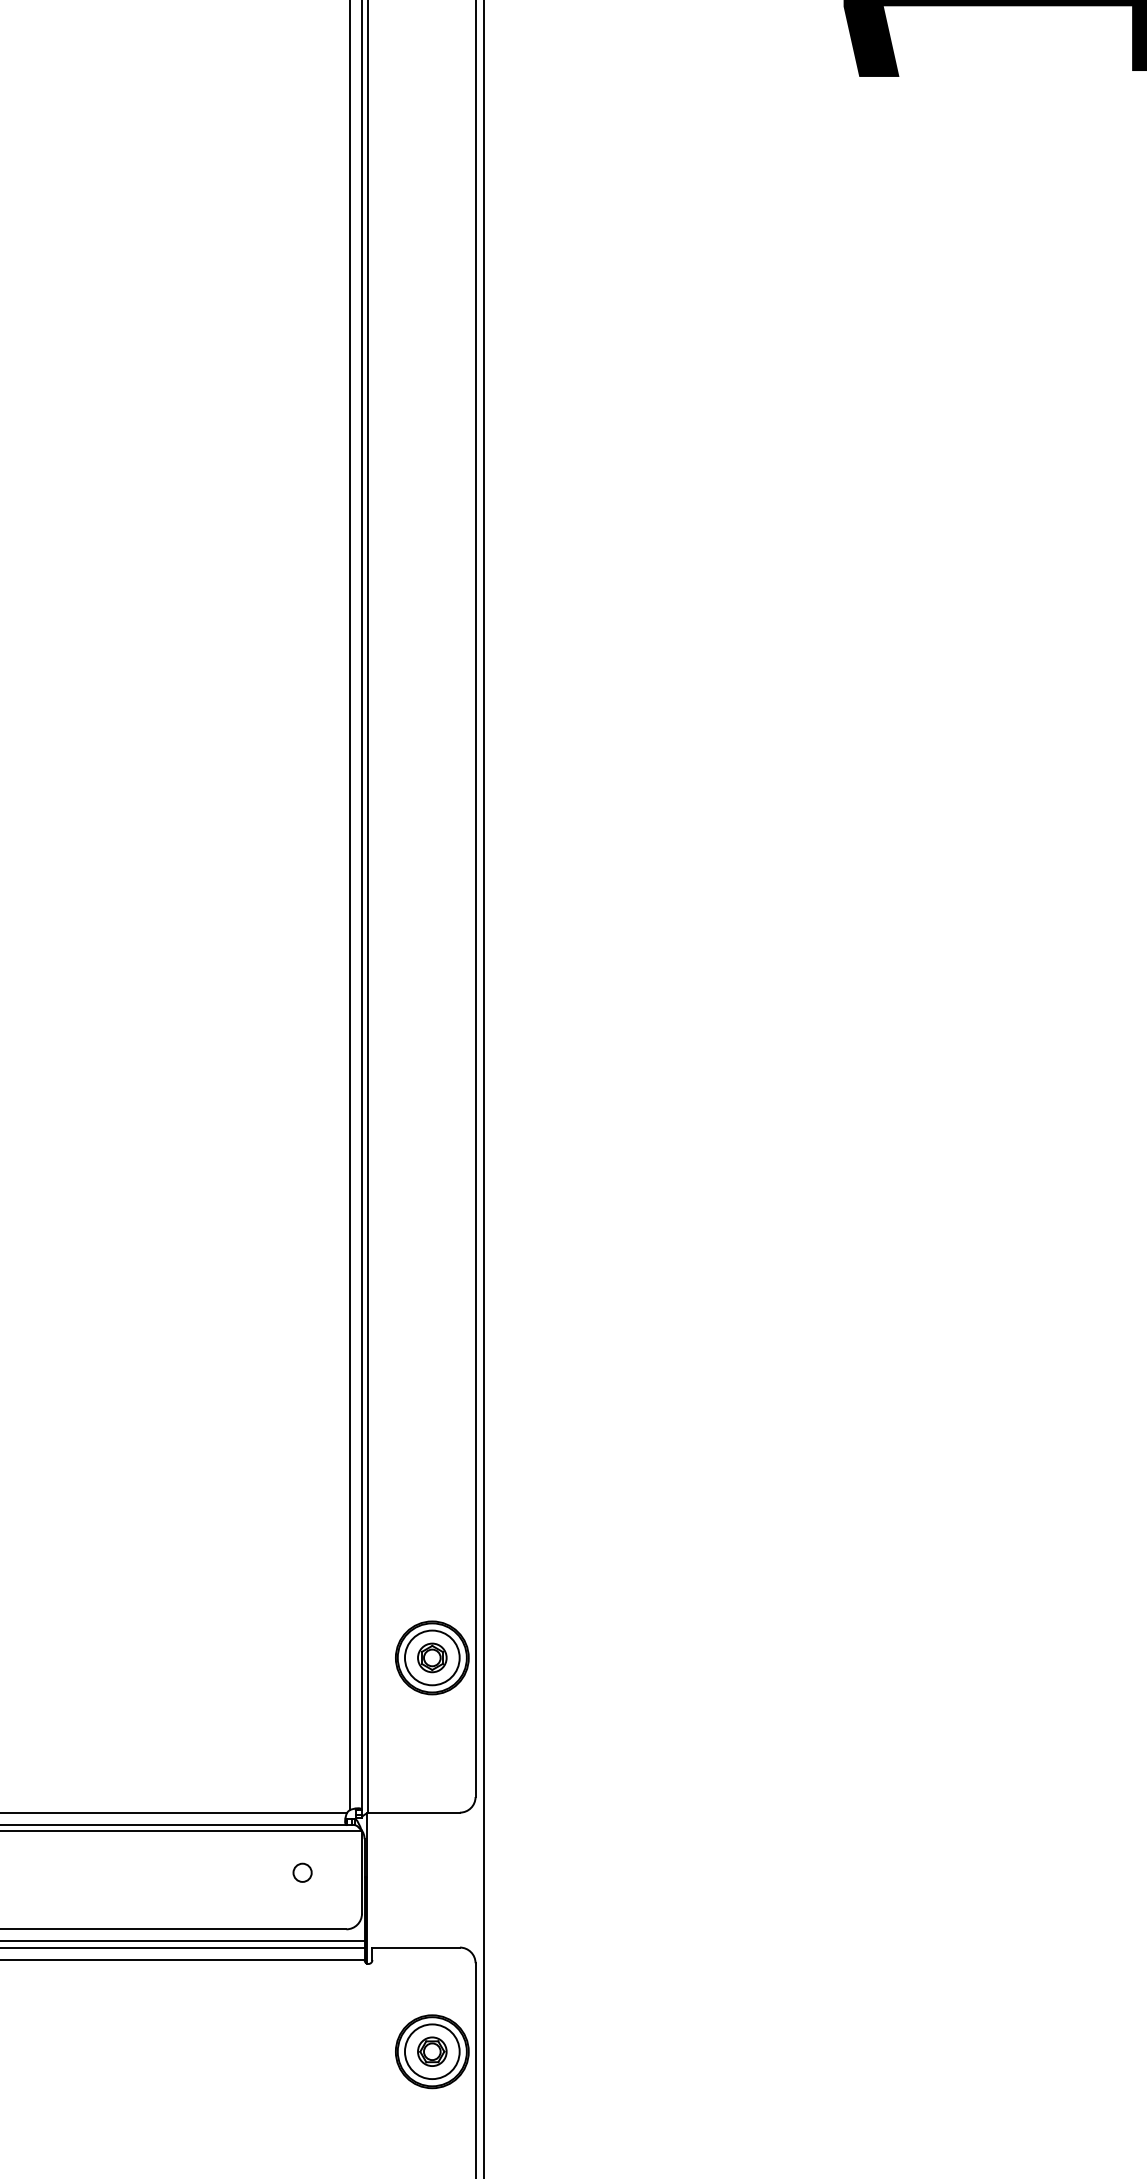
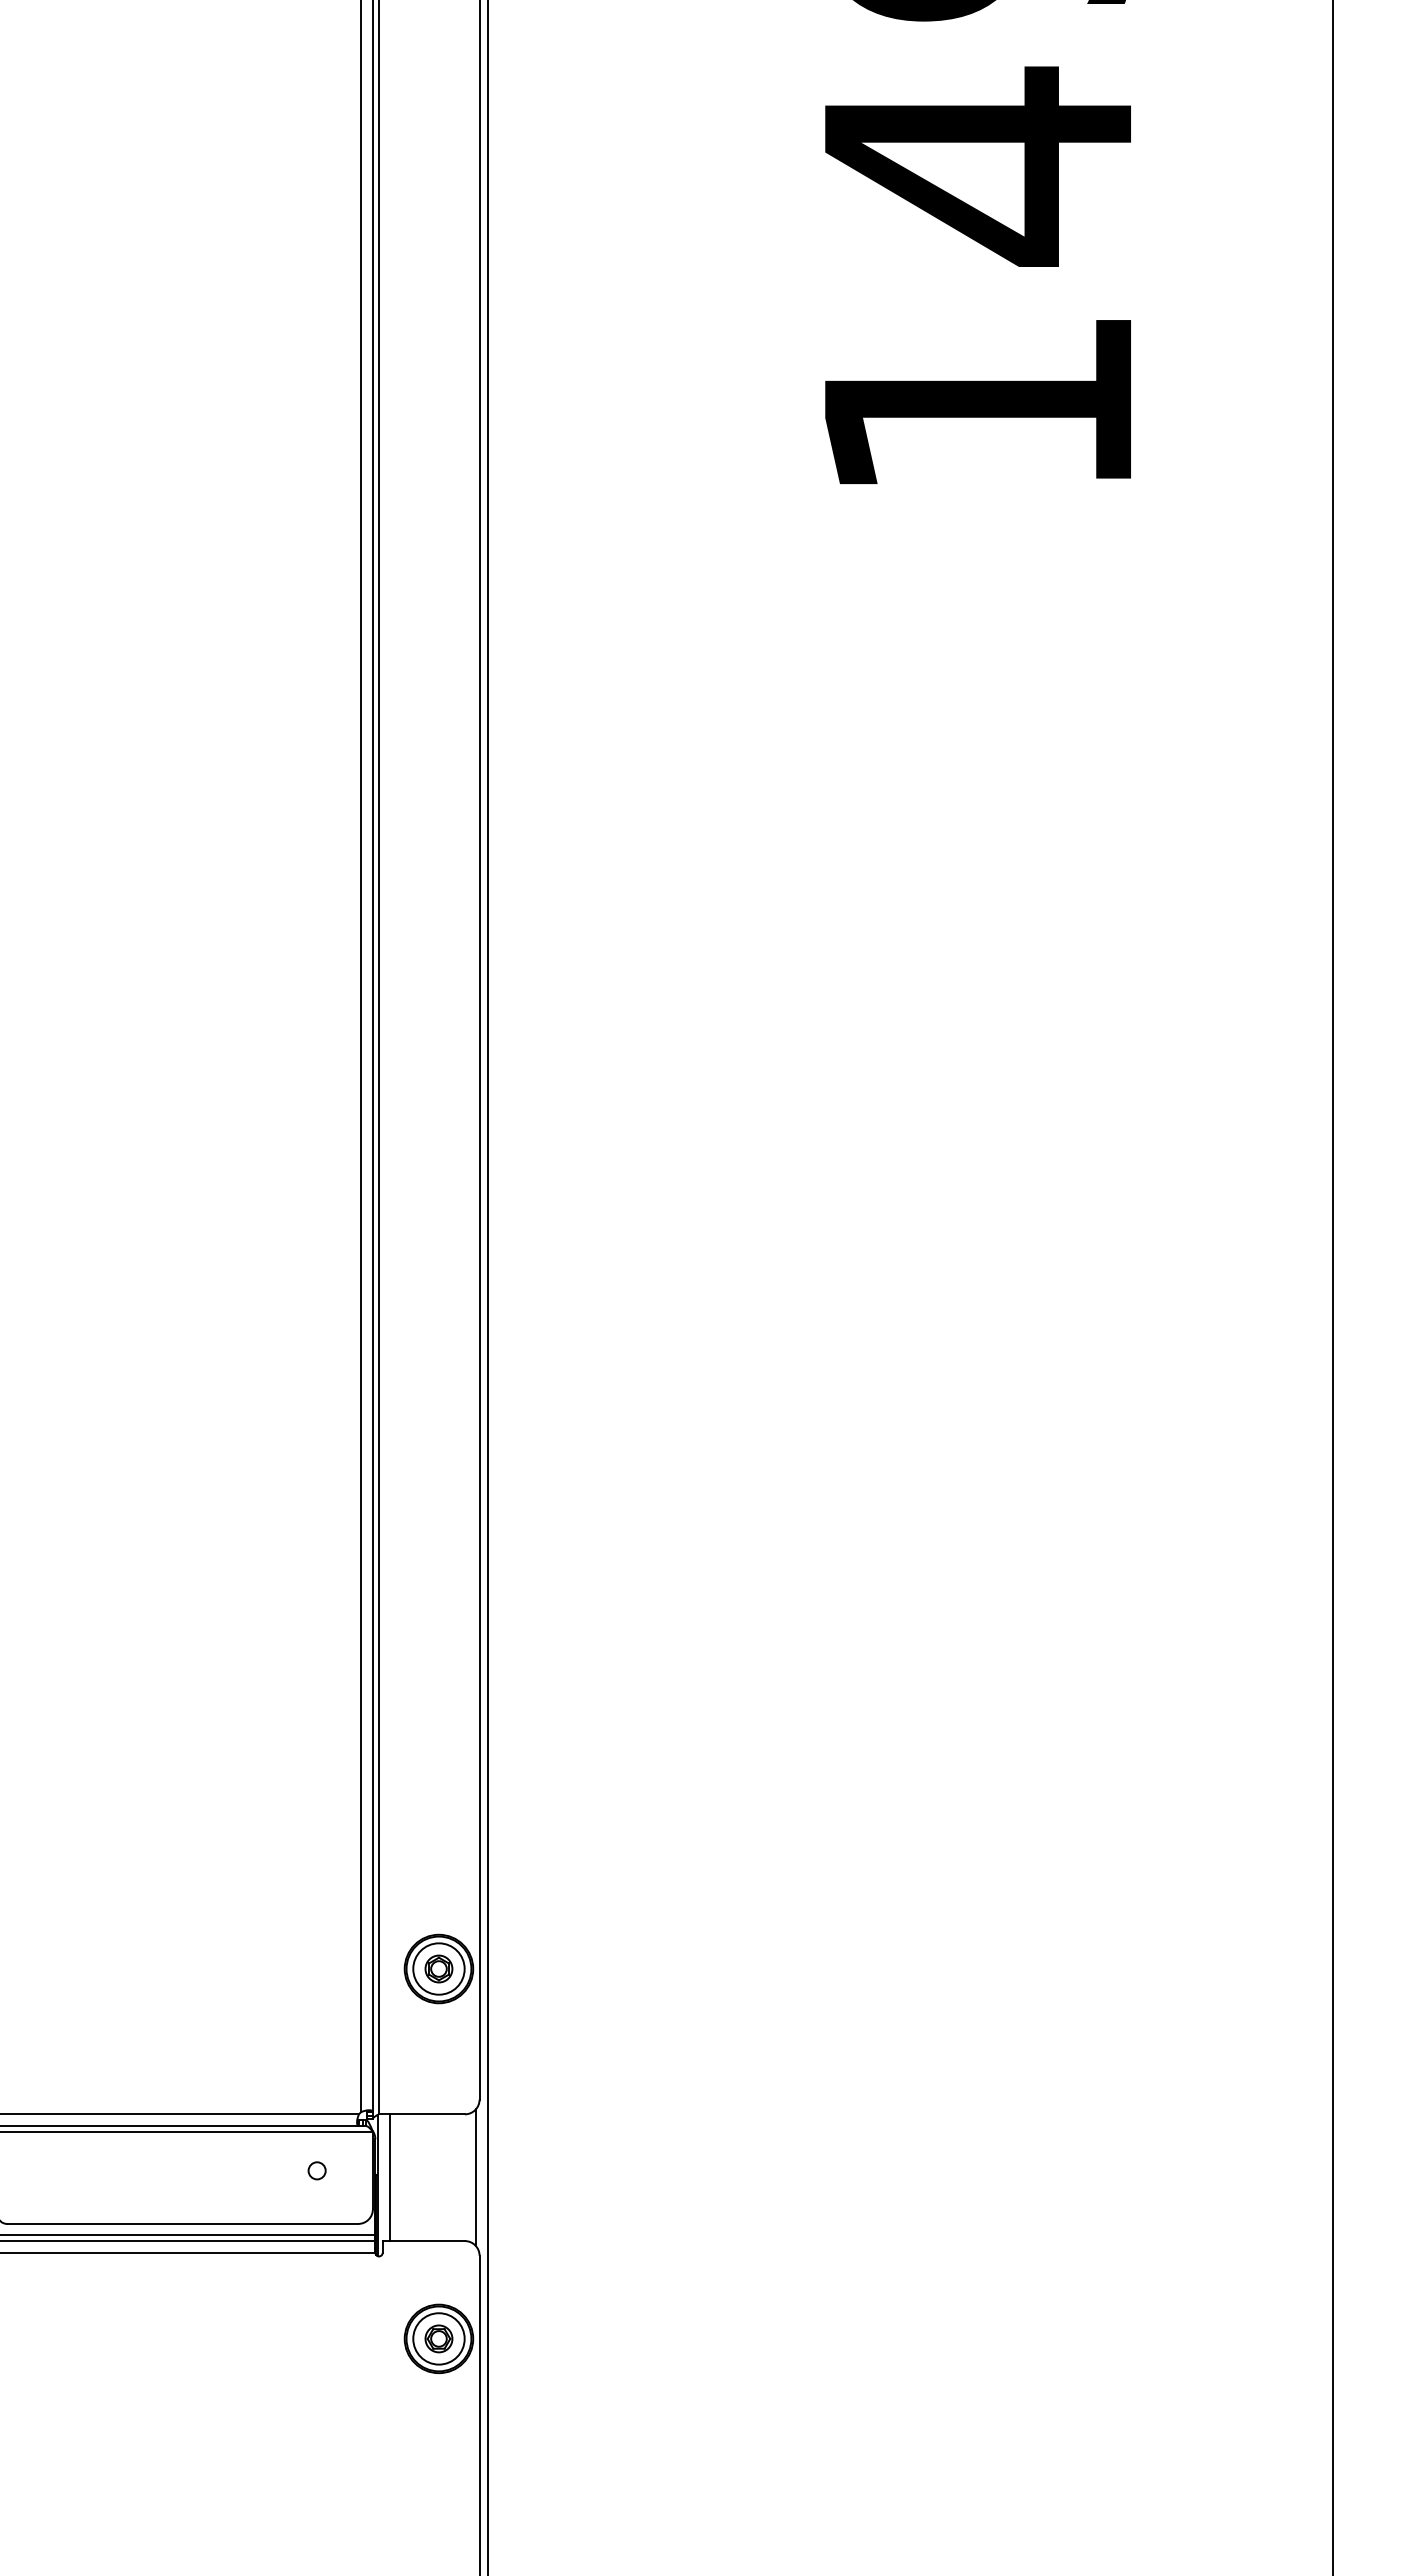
line: (379, 1879) -> (389, 2177), added
line: (472, 1879) -> (476, 2177), added

